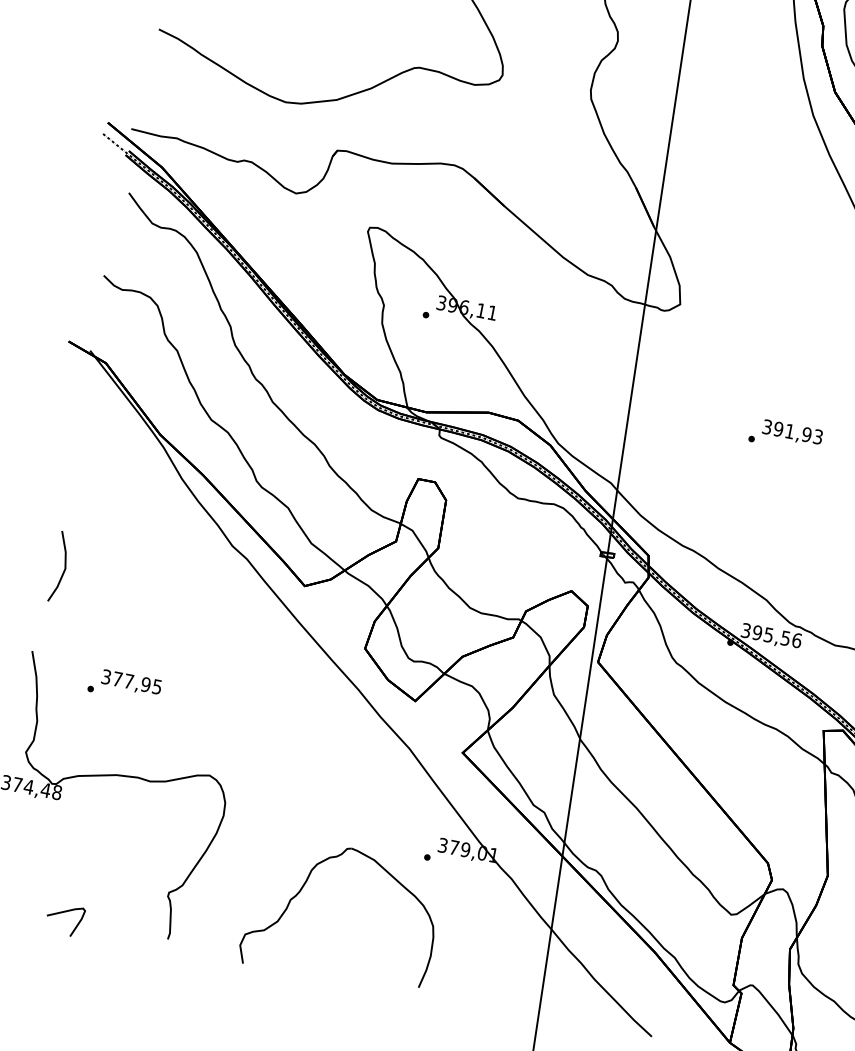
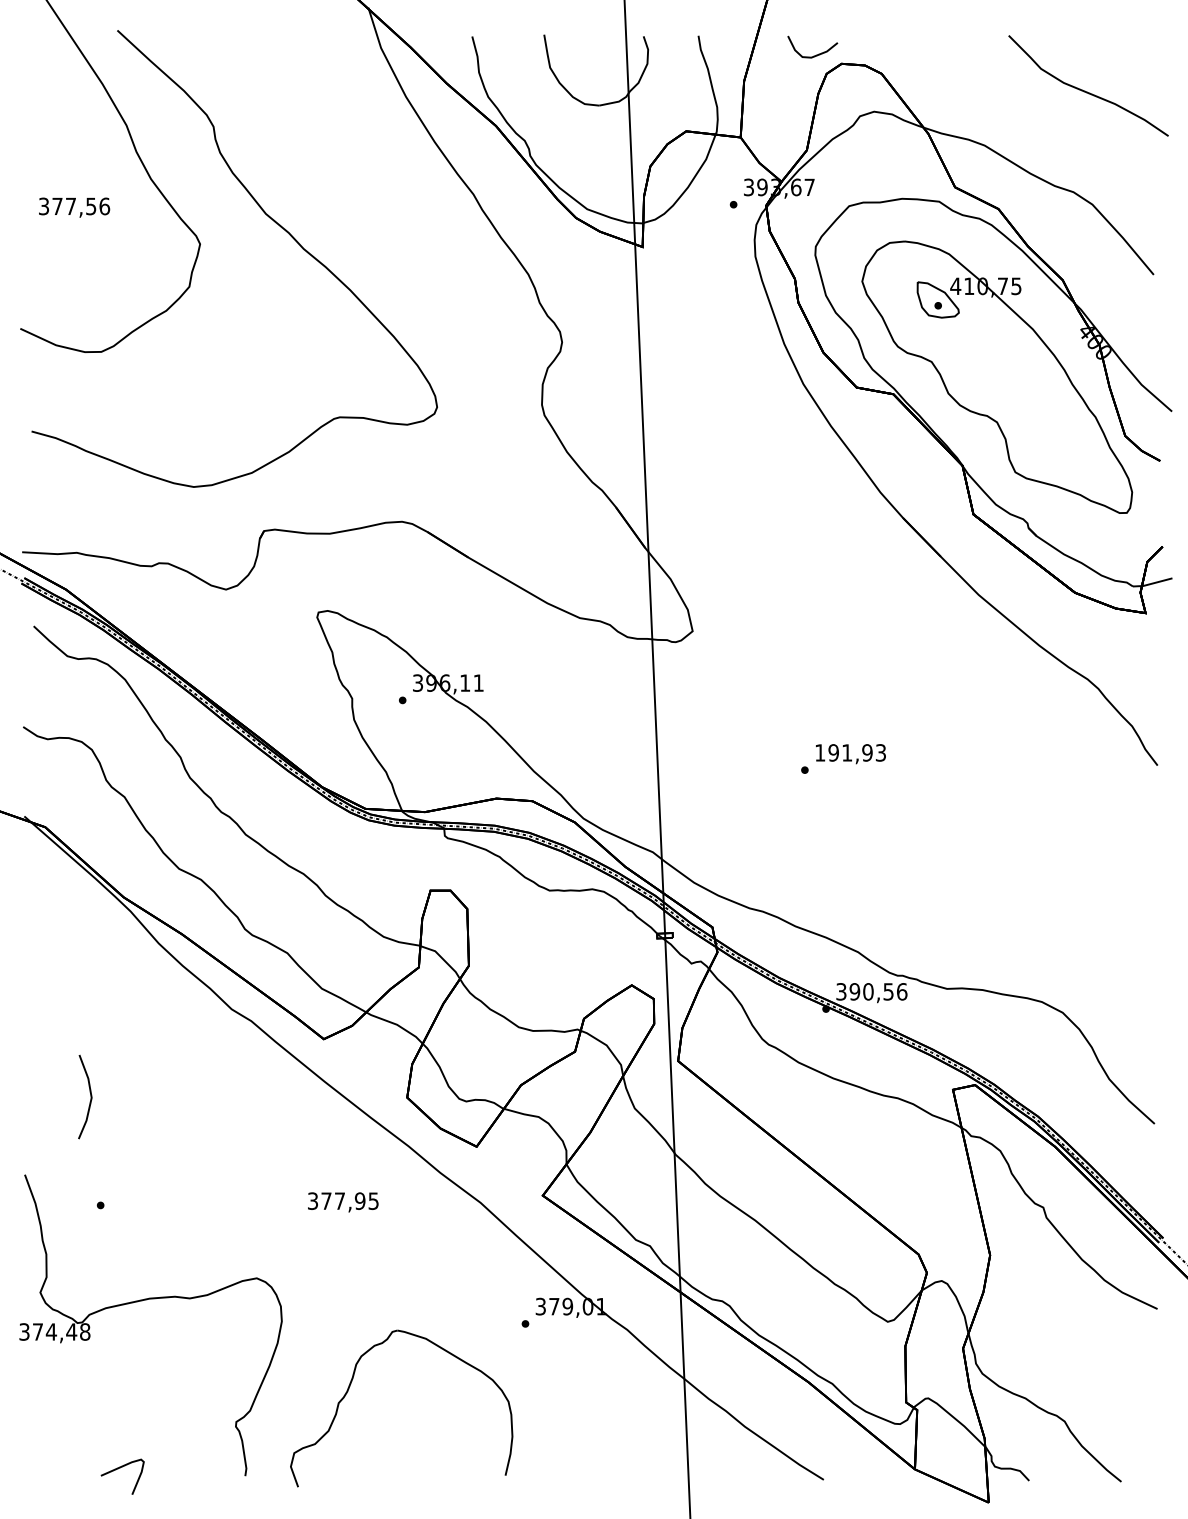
text: (767, 426) -> (820, 752), 391,93 -> 191,93
line: (64, 567) -> (90, 1096), moved
text: (768, 634) -> (868, 991), 395,56 -> 390,56
text: (131, 683) -> (343, 1202), moved
part: (301, 890) -> (349, 1389), moved

